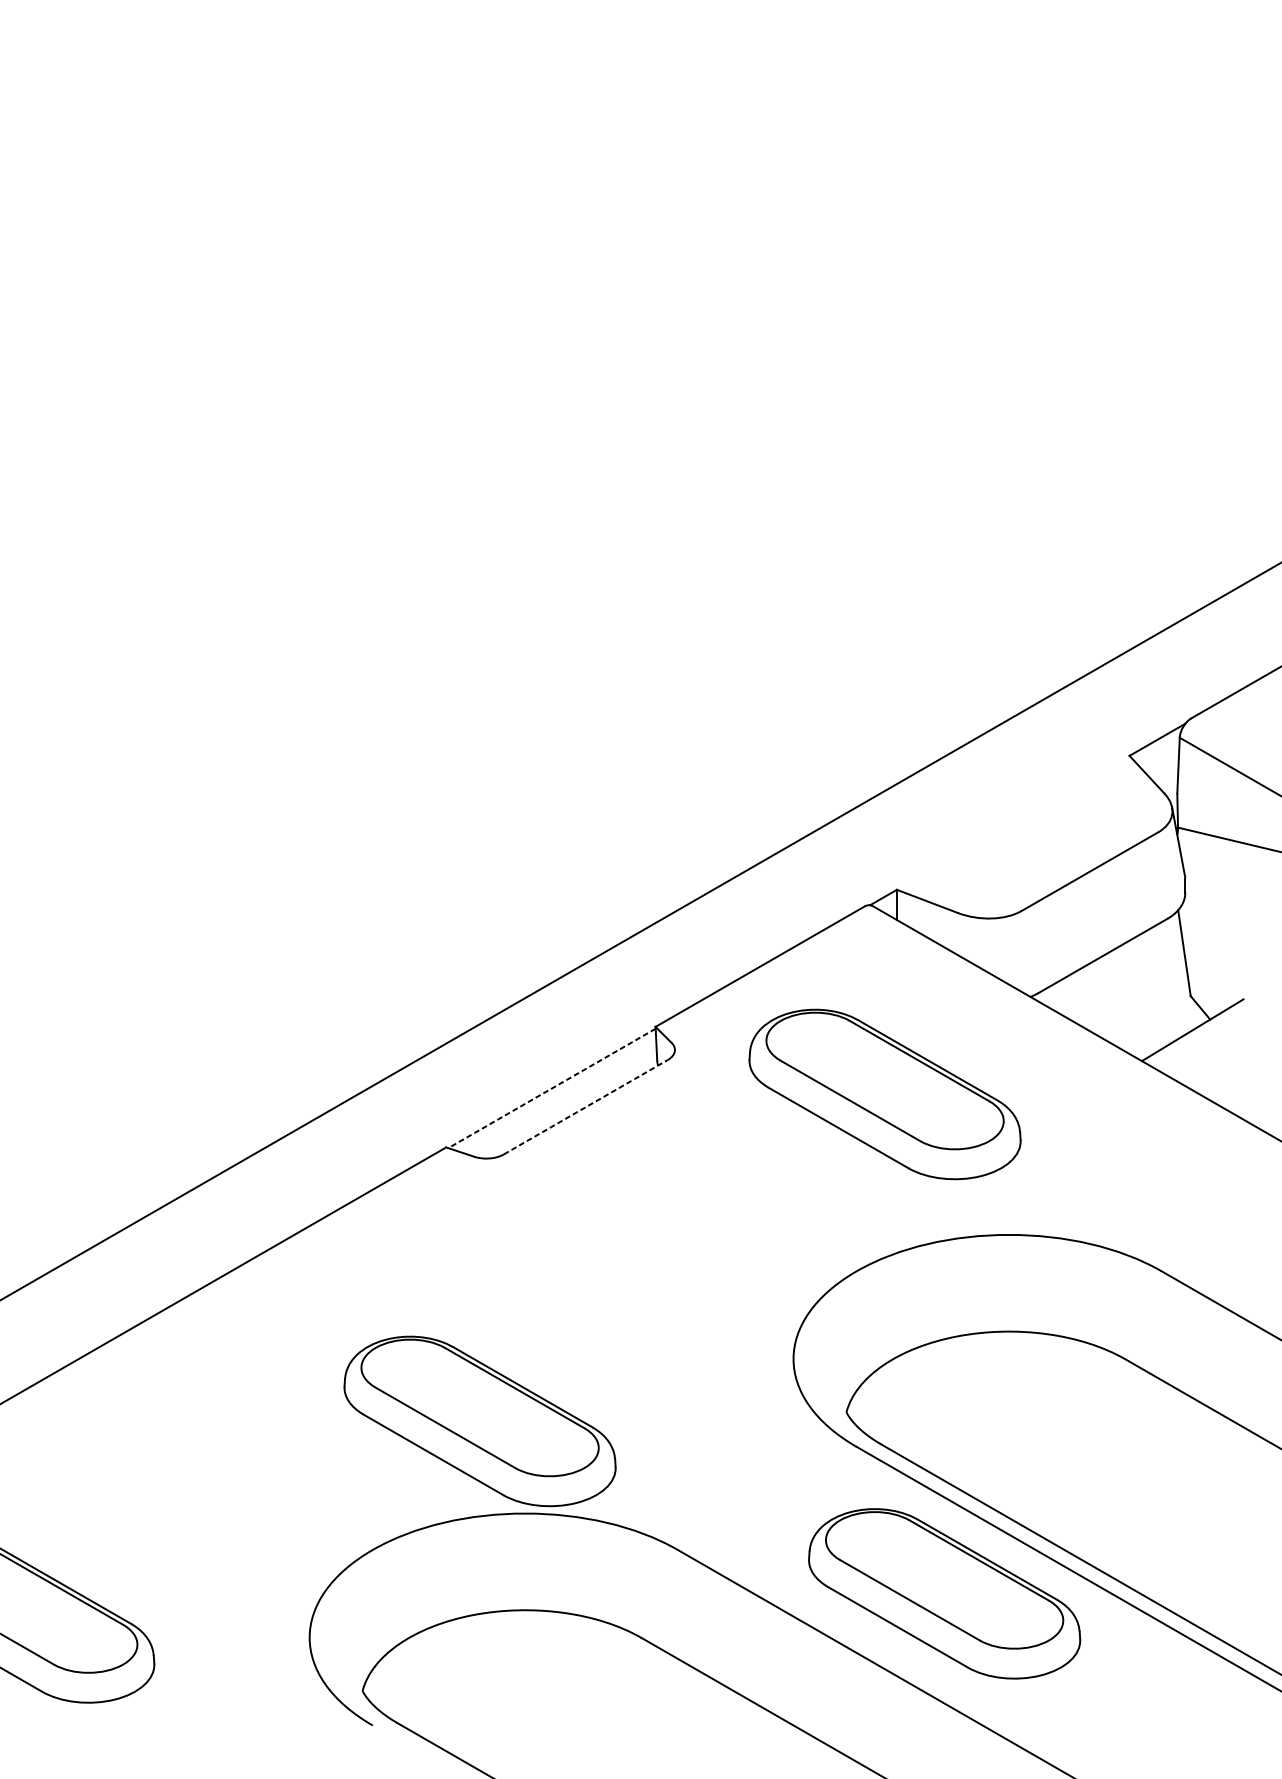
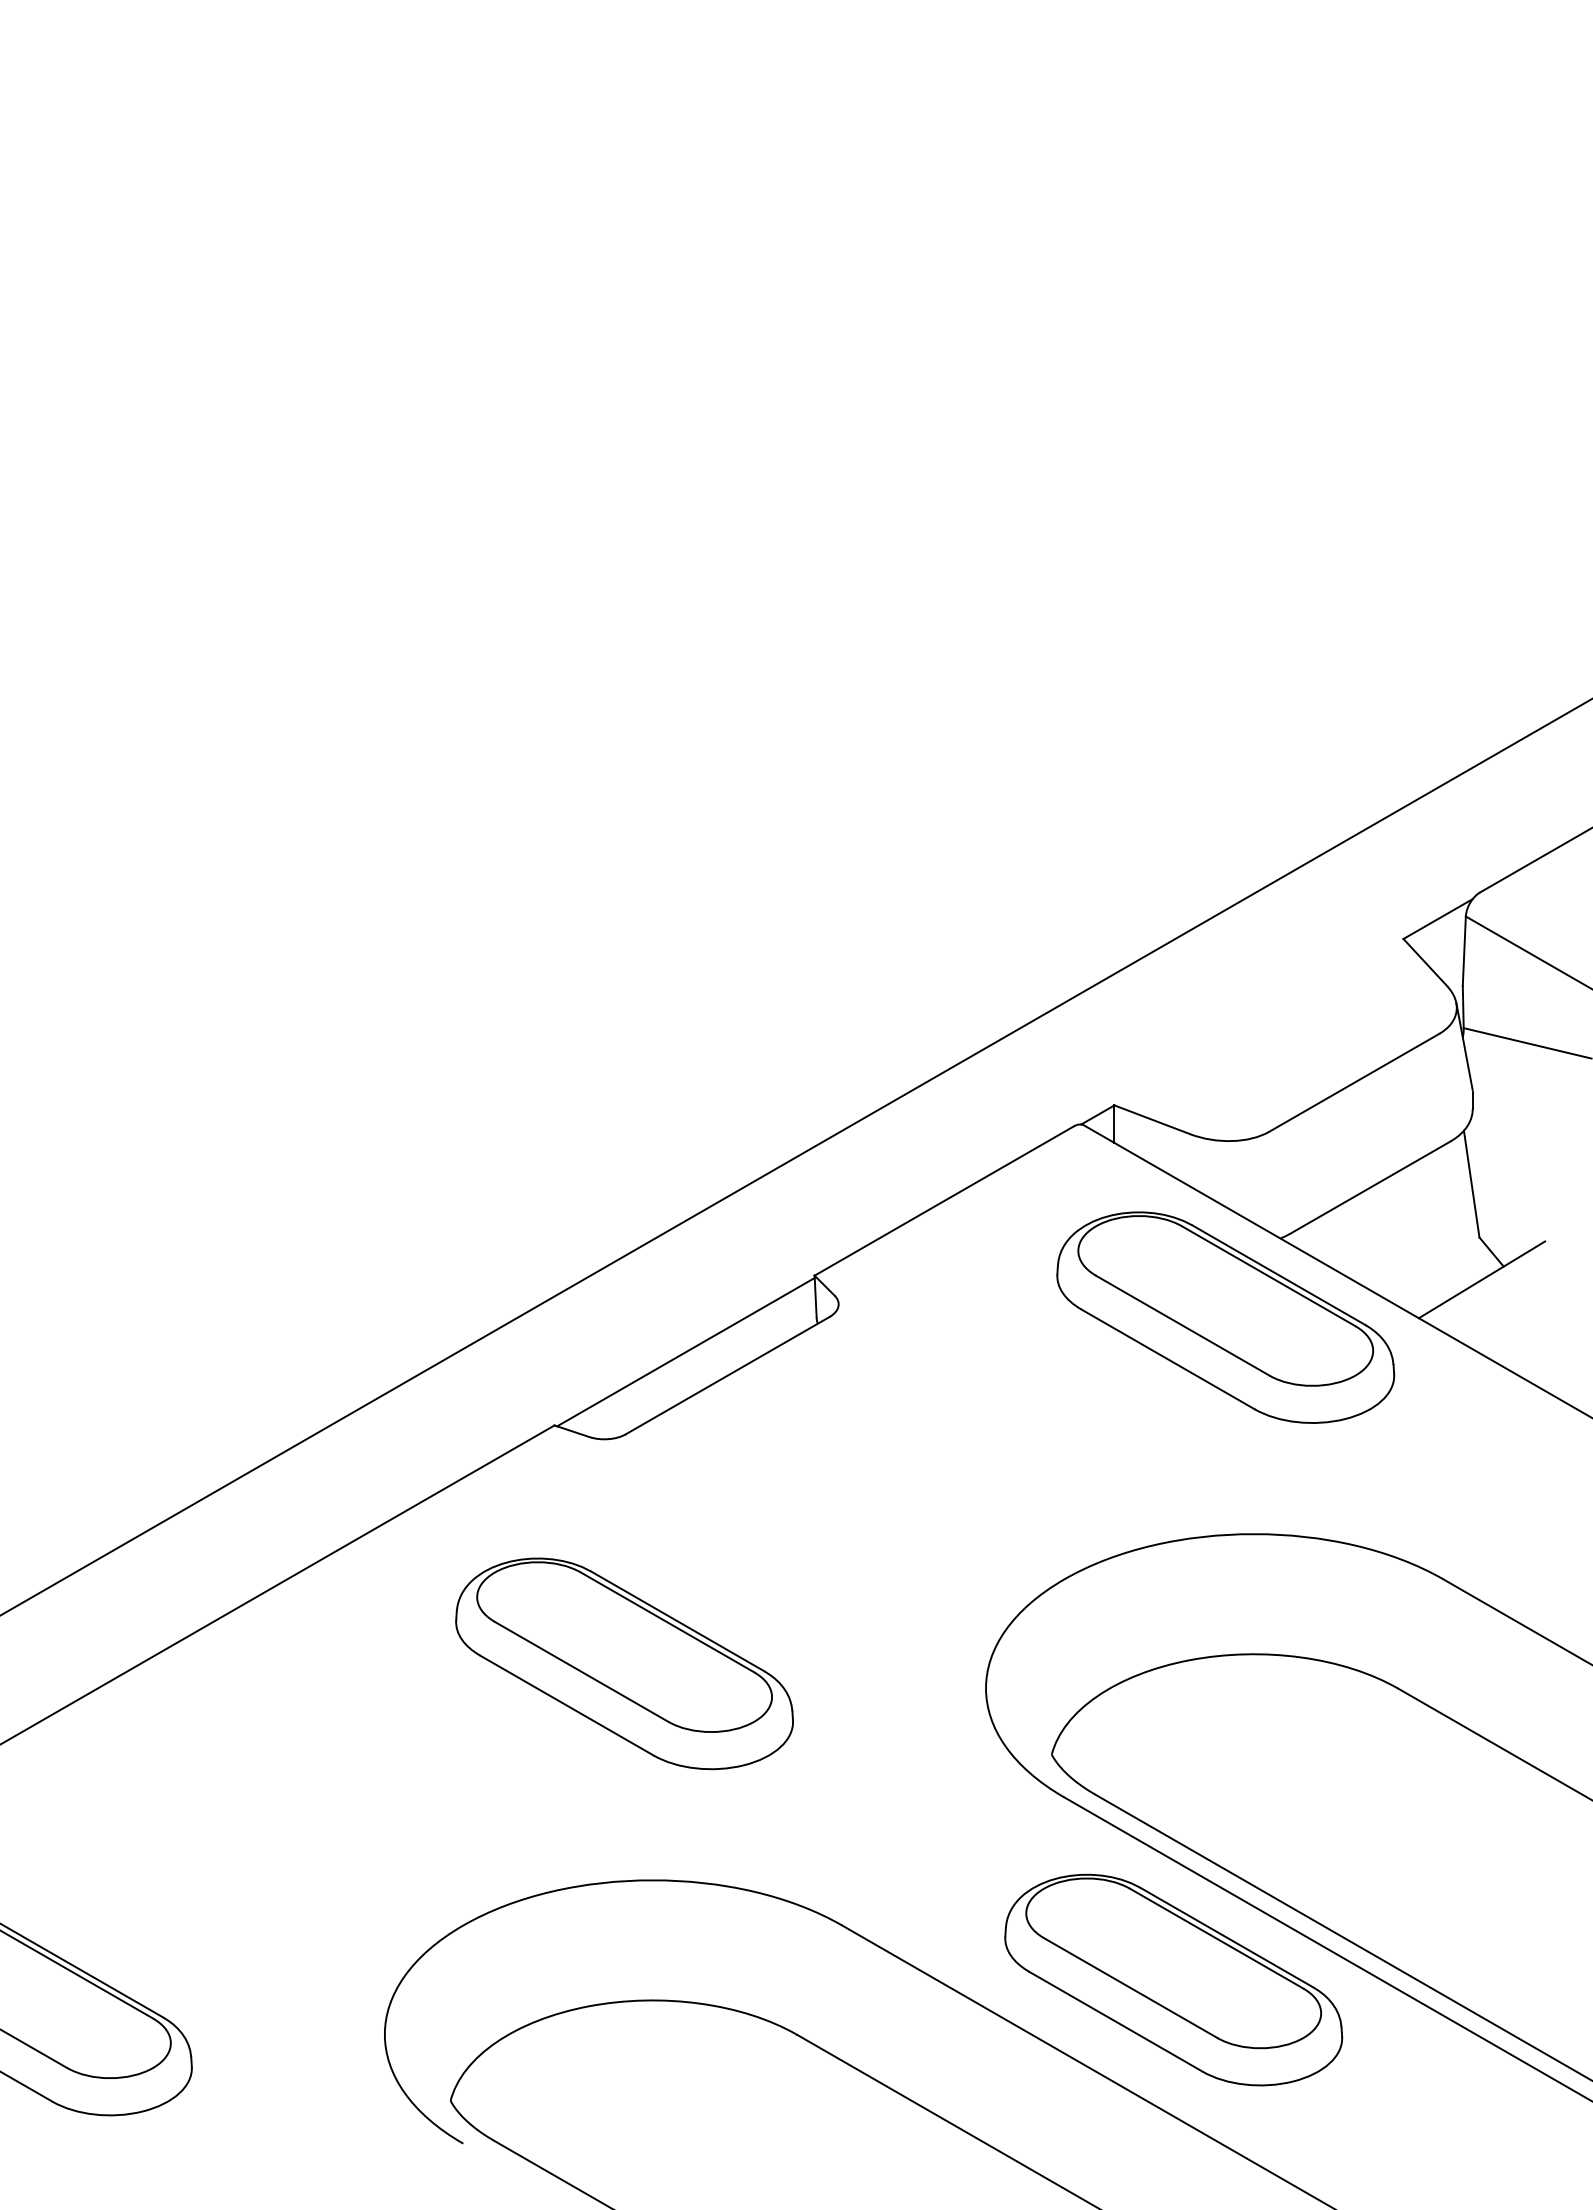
line: (551, 1088) -> (685, 1352), dashed -> solid
part: (884, 1094) -> (1225, 1317), moved
line: (586, 1107) -> (728, 1375), dashed -> solid
part: (480, 1421) -> (624, 1663), moved

